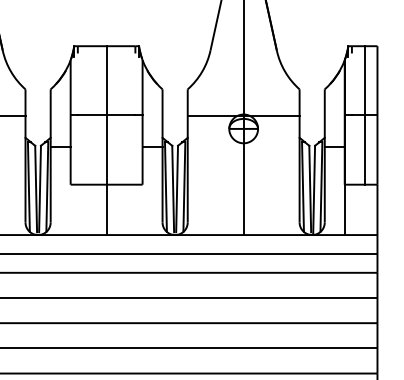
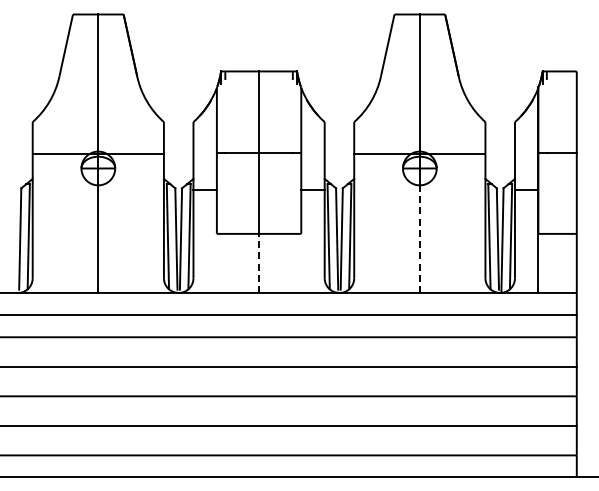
line: (364, 115) -> (561, 152), removed
line: (243, 189) -> (419, 239), solid -> dashed
line: (106, 209) -> (259, 263), solid -> dashed

